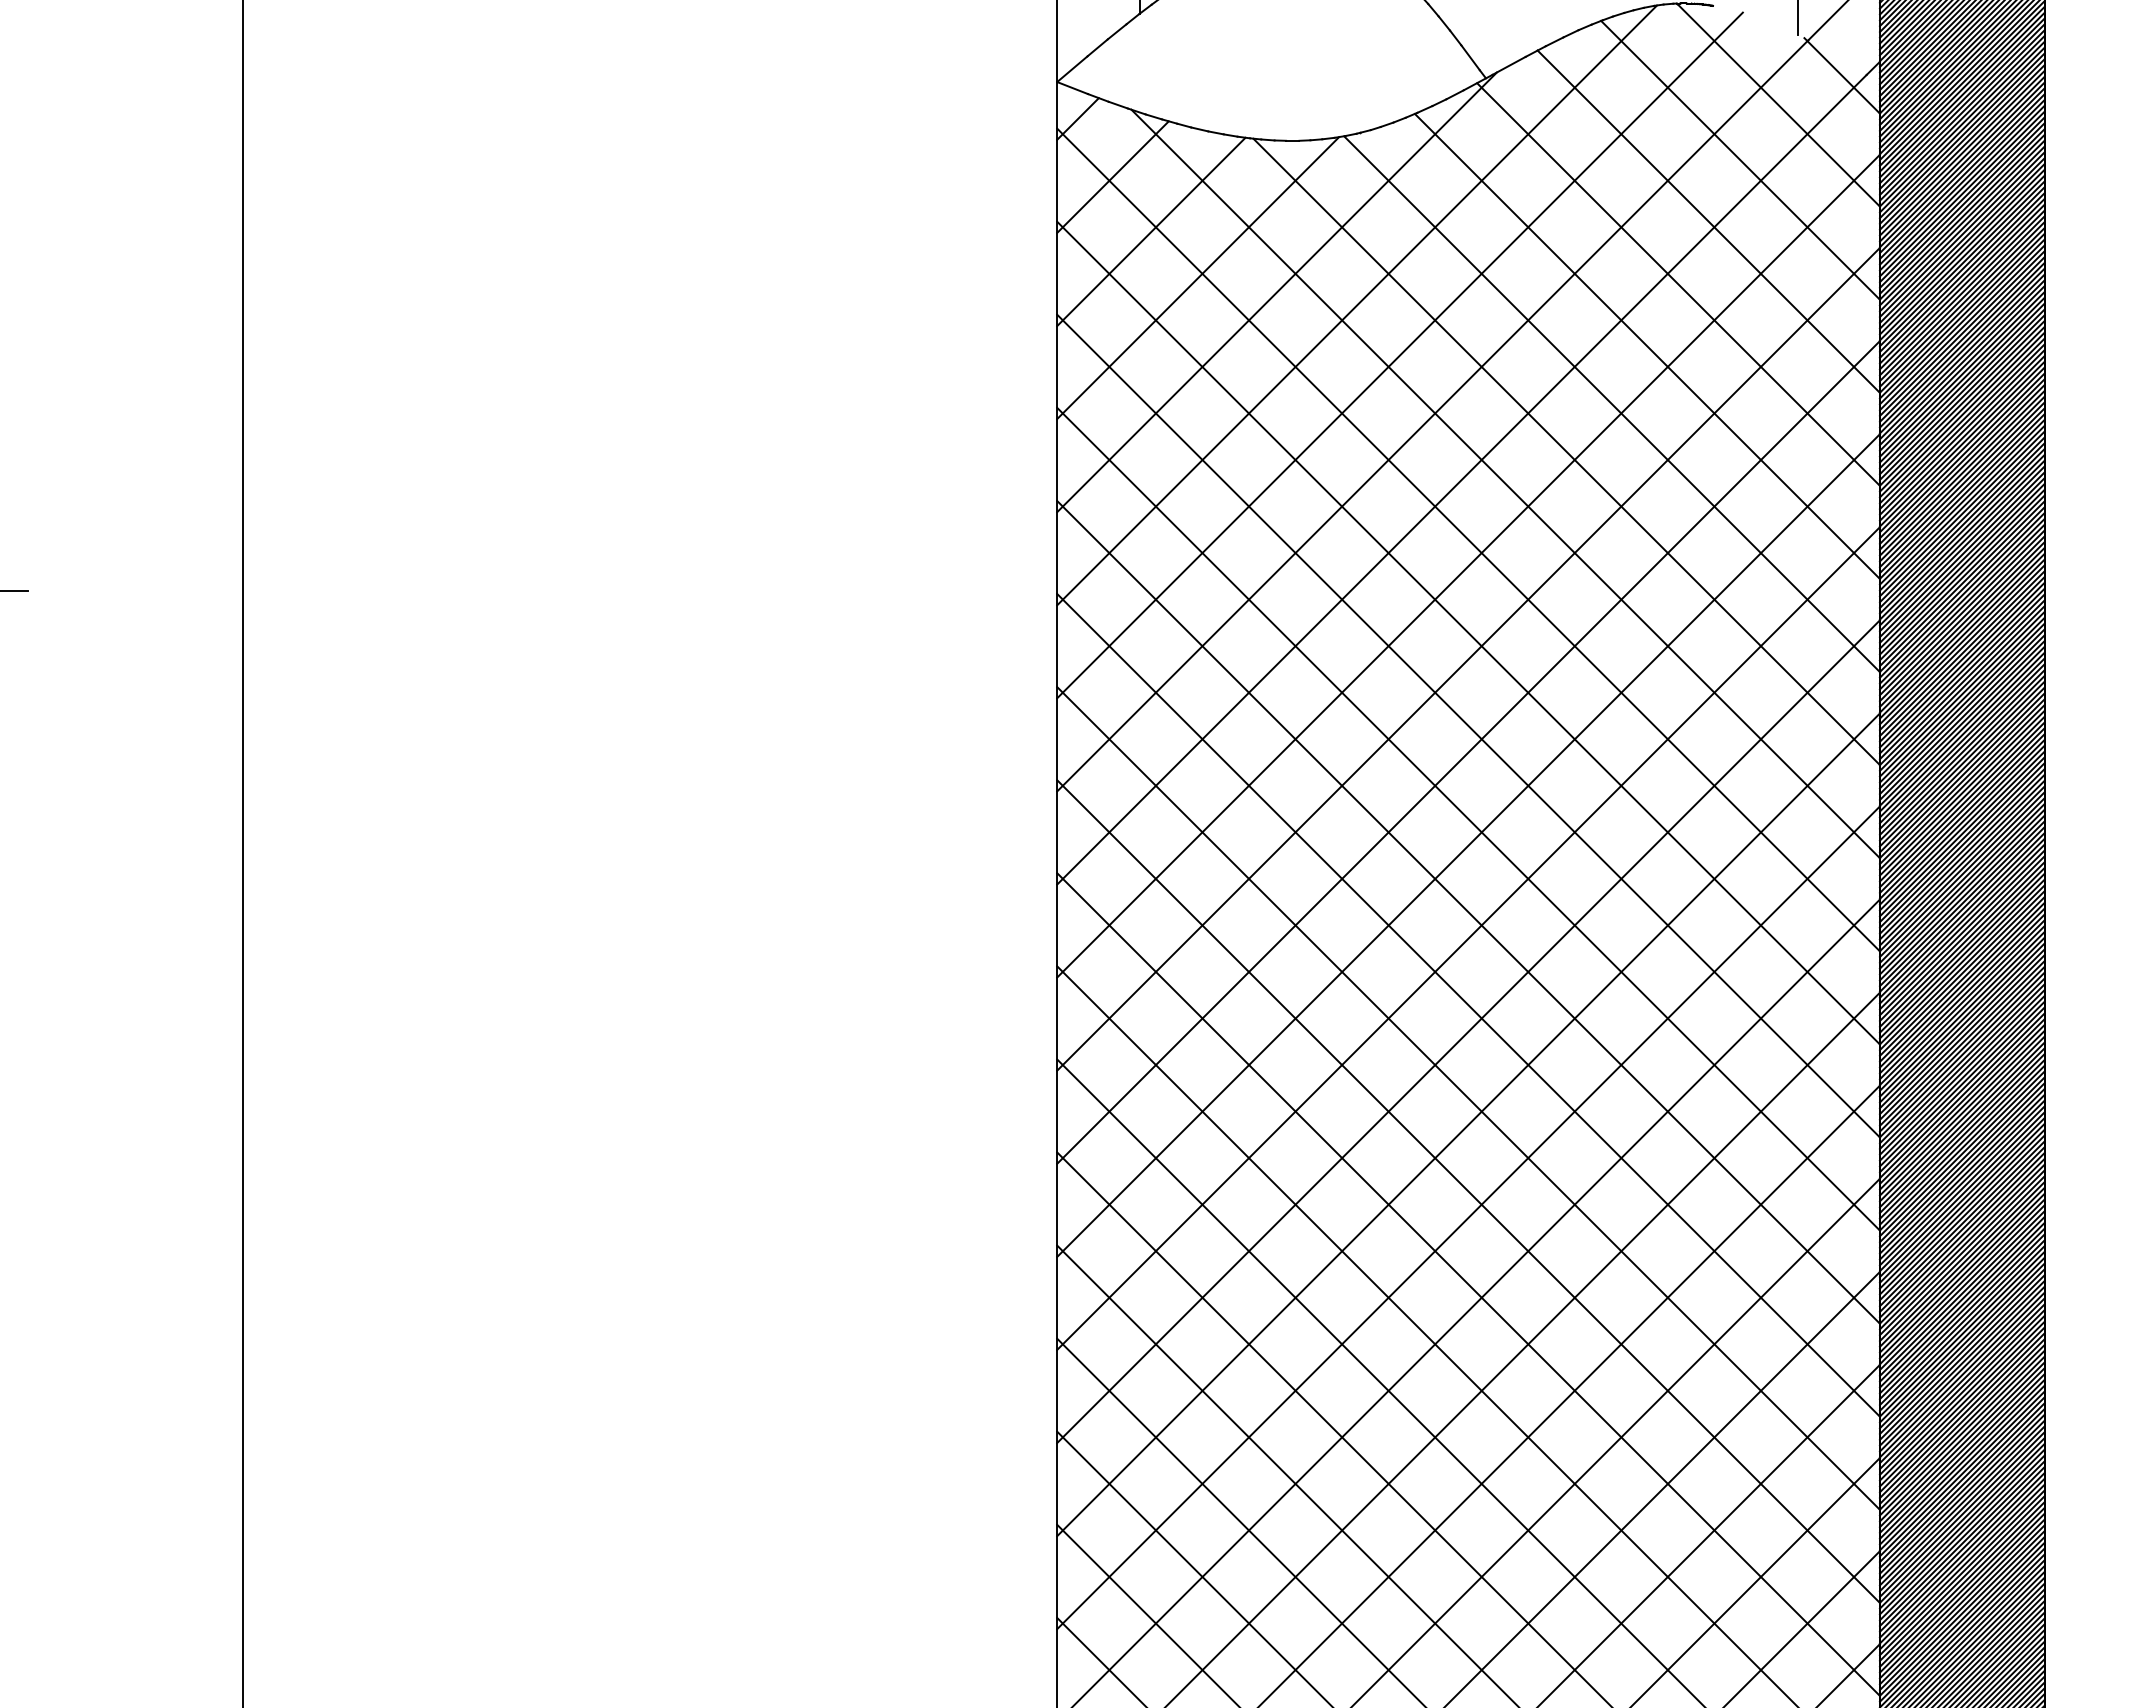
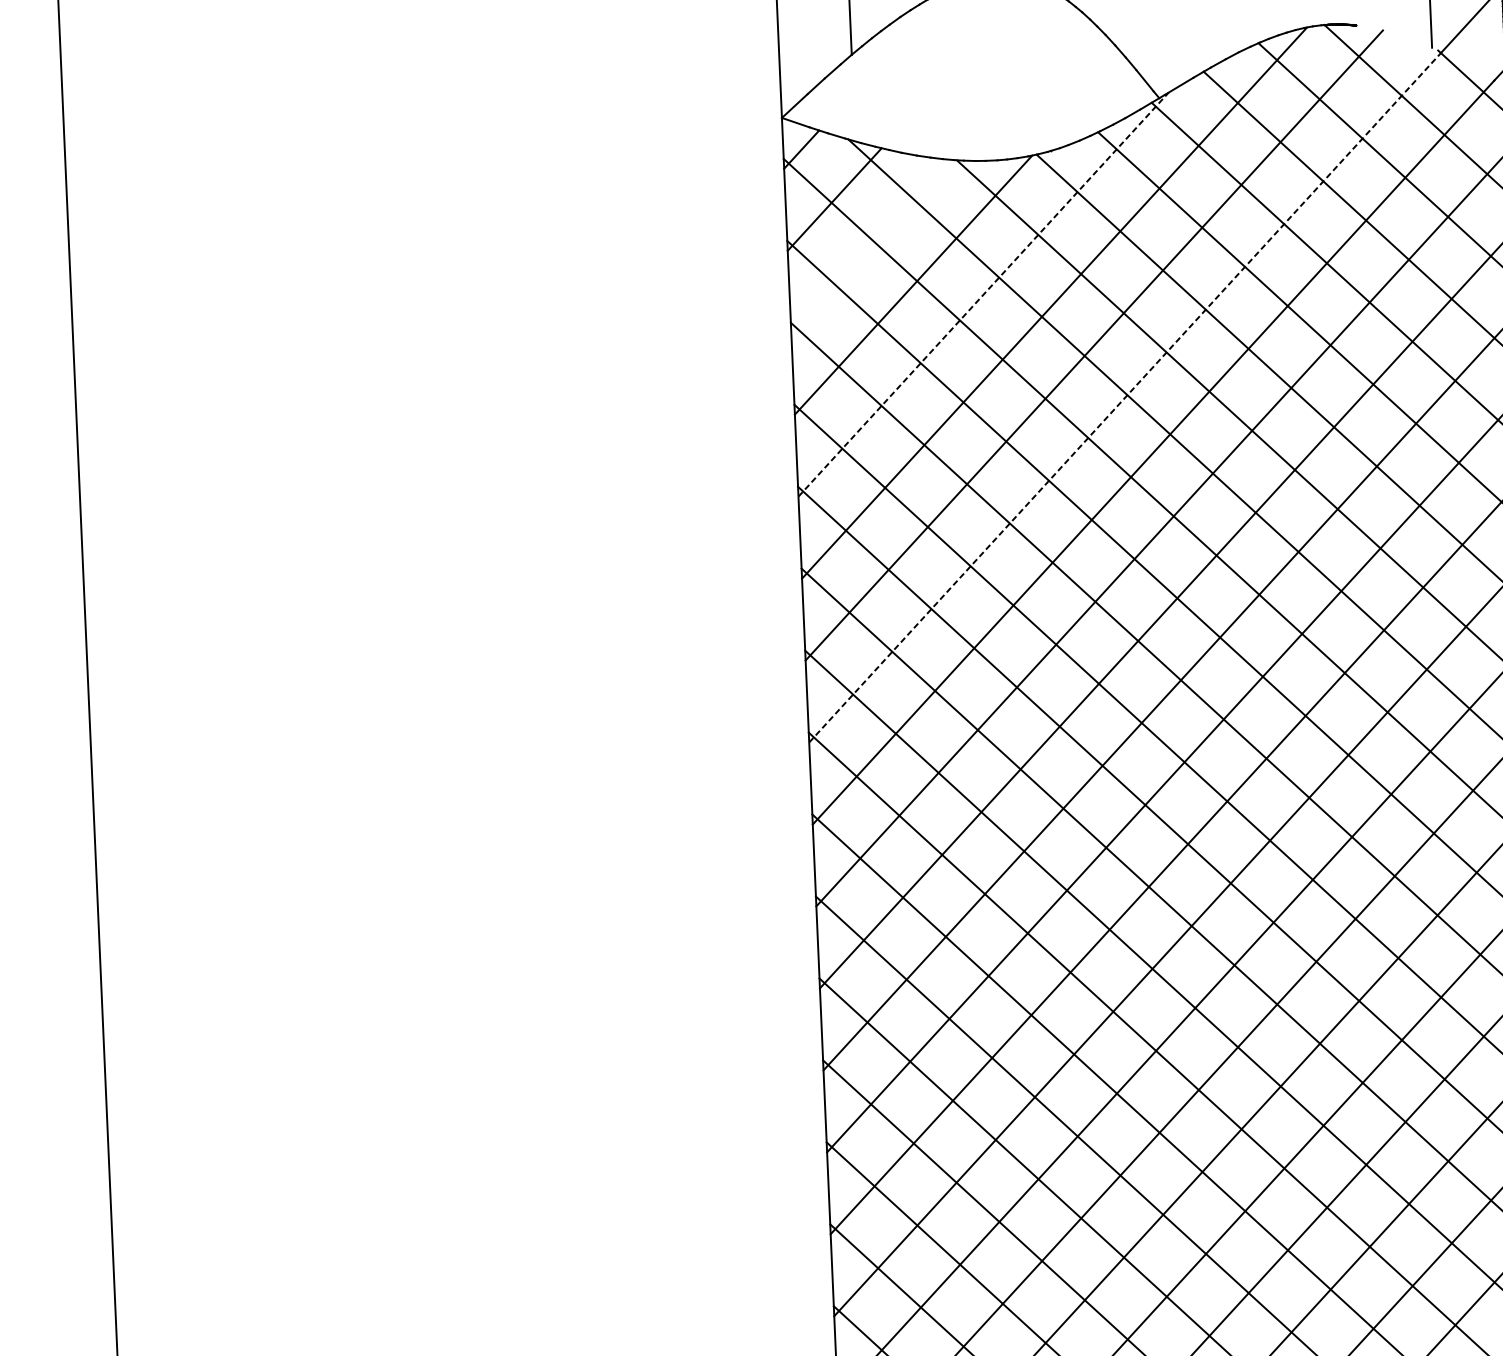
line: (1151, 231) -> (870, 245), removed
line: (1277, 292) -> (983, 294), solid -> dashed
line: (1433, 415) -> (1126, 397), solid -> dashed

